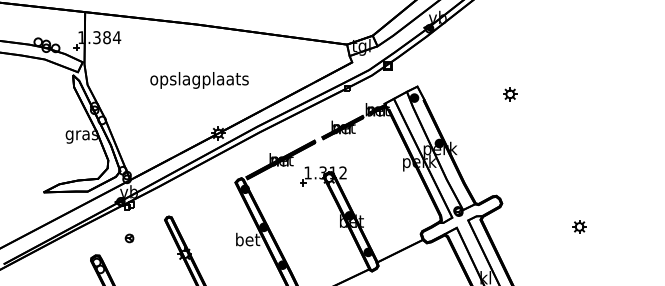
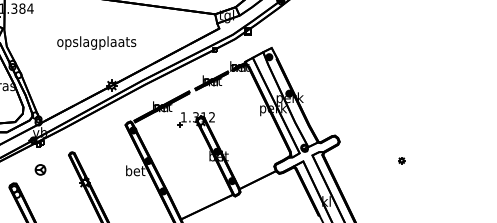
part: (510, 94) -> (346, 54), removed
part: (579, 226) -> (401, 160), size x0.6
part: (129, 238) -> (40, 169), size x1.6

